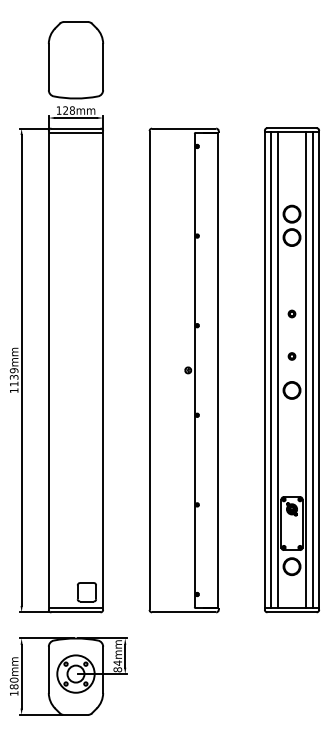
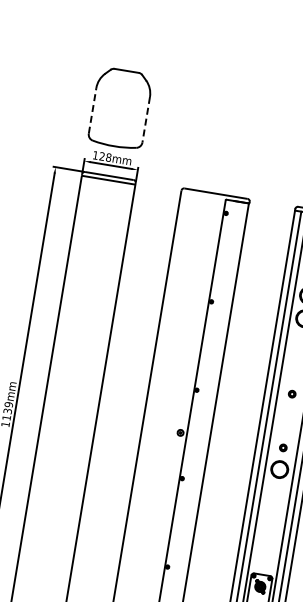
line: (48, 66) -> (92, 110), solid -> dashed
line: (103, 67) -> (146, 120), solid -> dashed
part: (291, 356) -> (282, 447), moved

